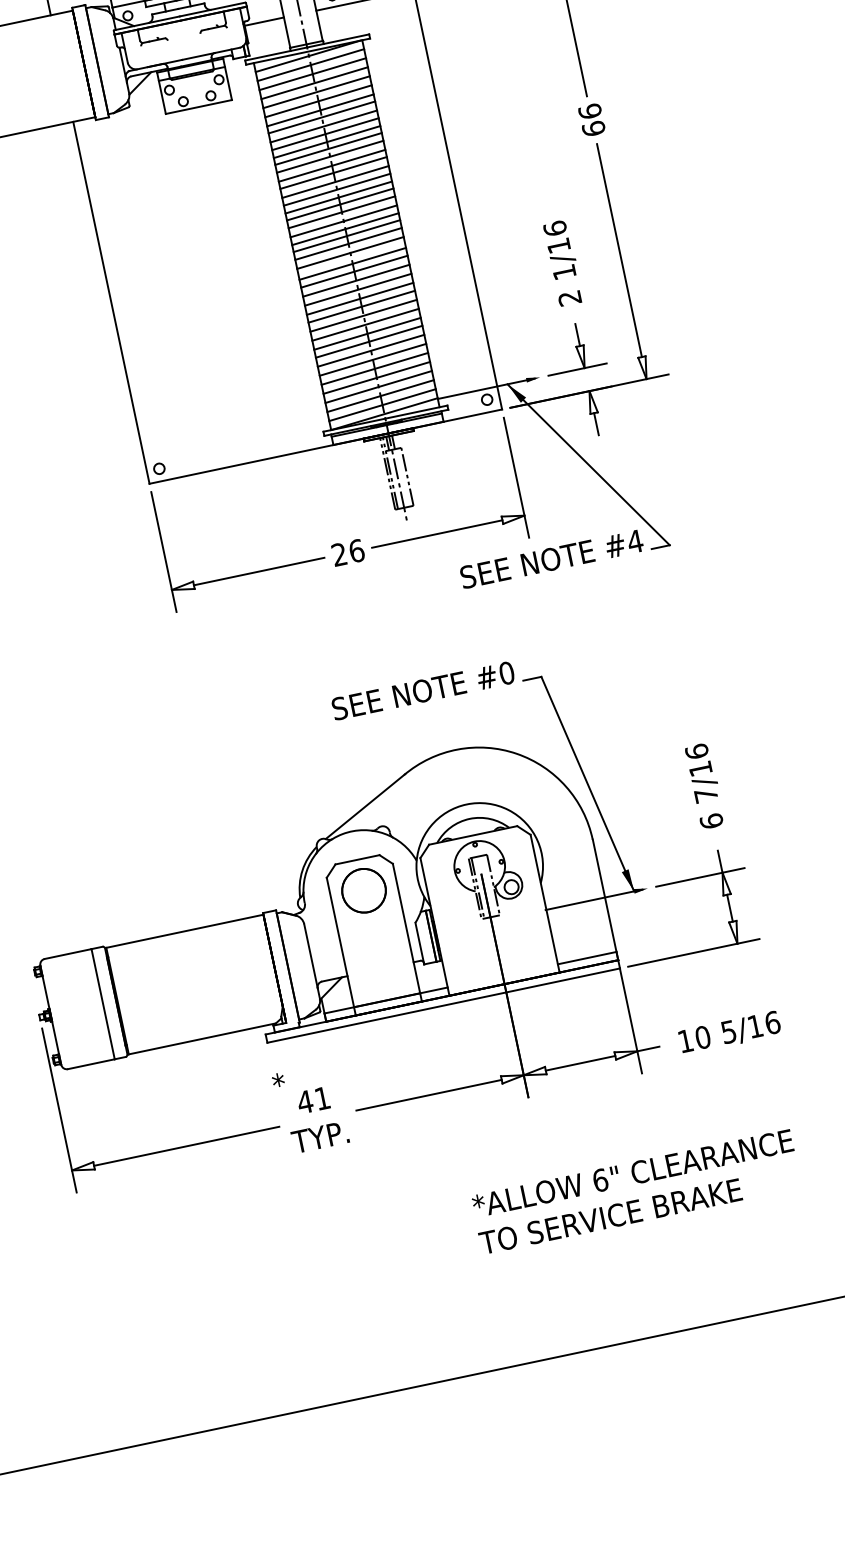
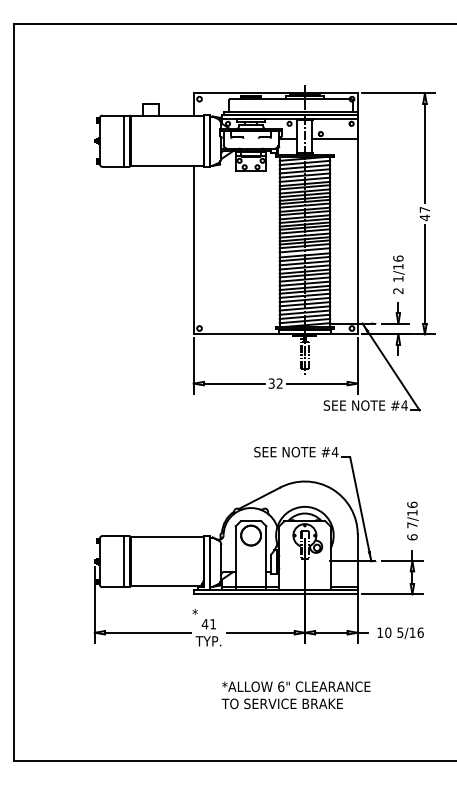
text: (590, 119) -> (424, 213), 66 -> 47
text: (347, 552) -> (275, 383), 26 -> 32
text: (505, 672) -> (334, 451), #0 -> #4
text: (635, 1192) -> (295, 695), moved

